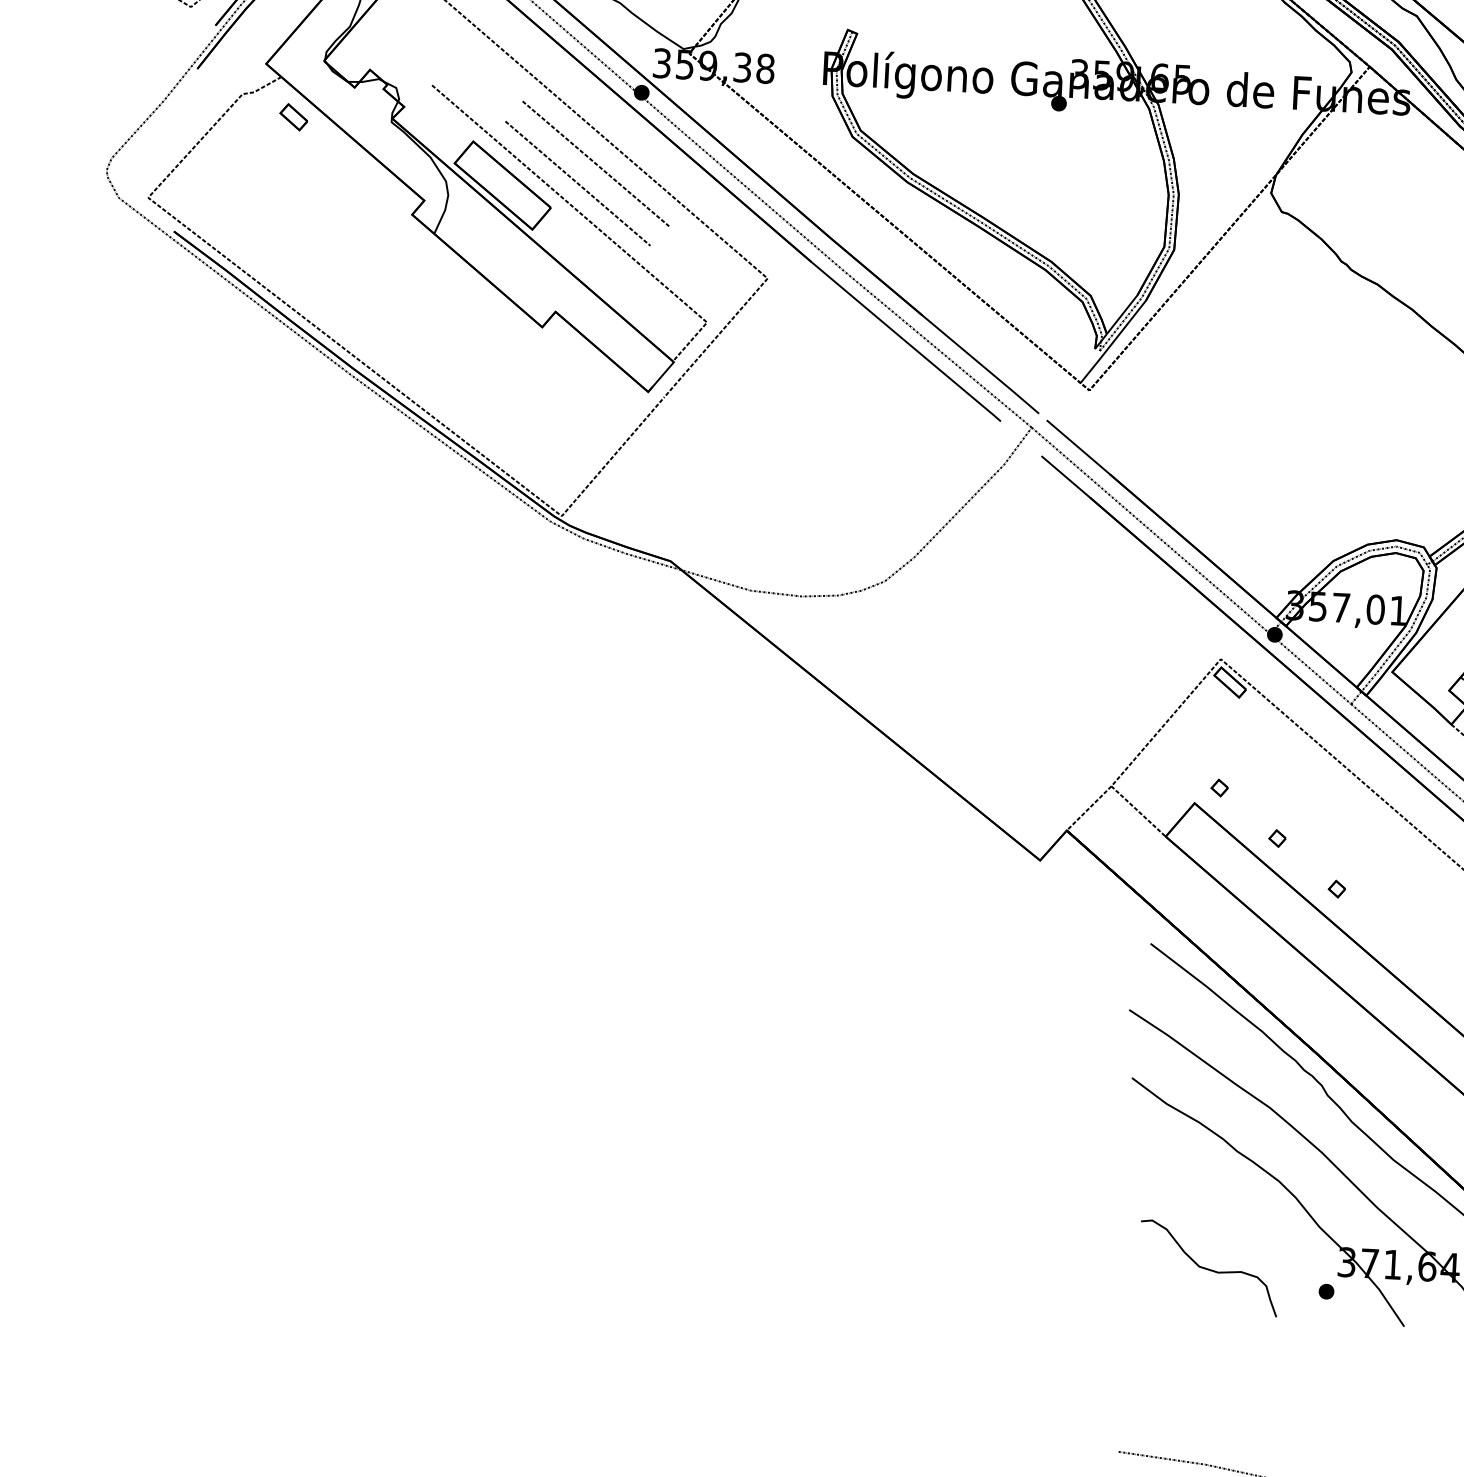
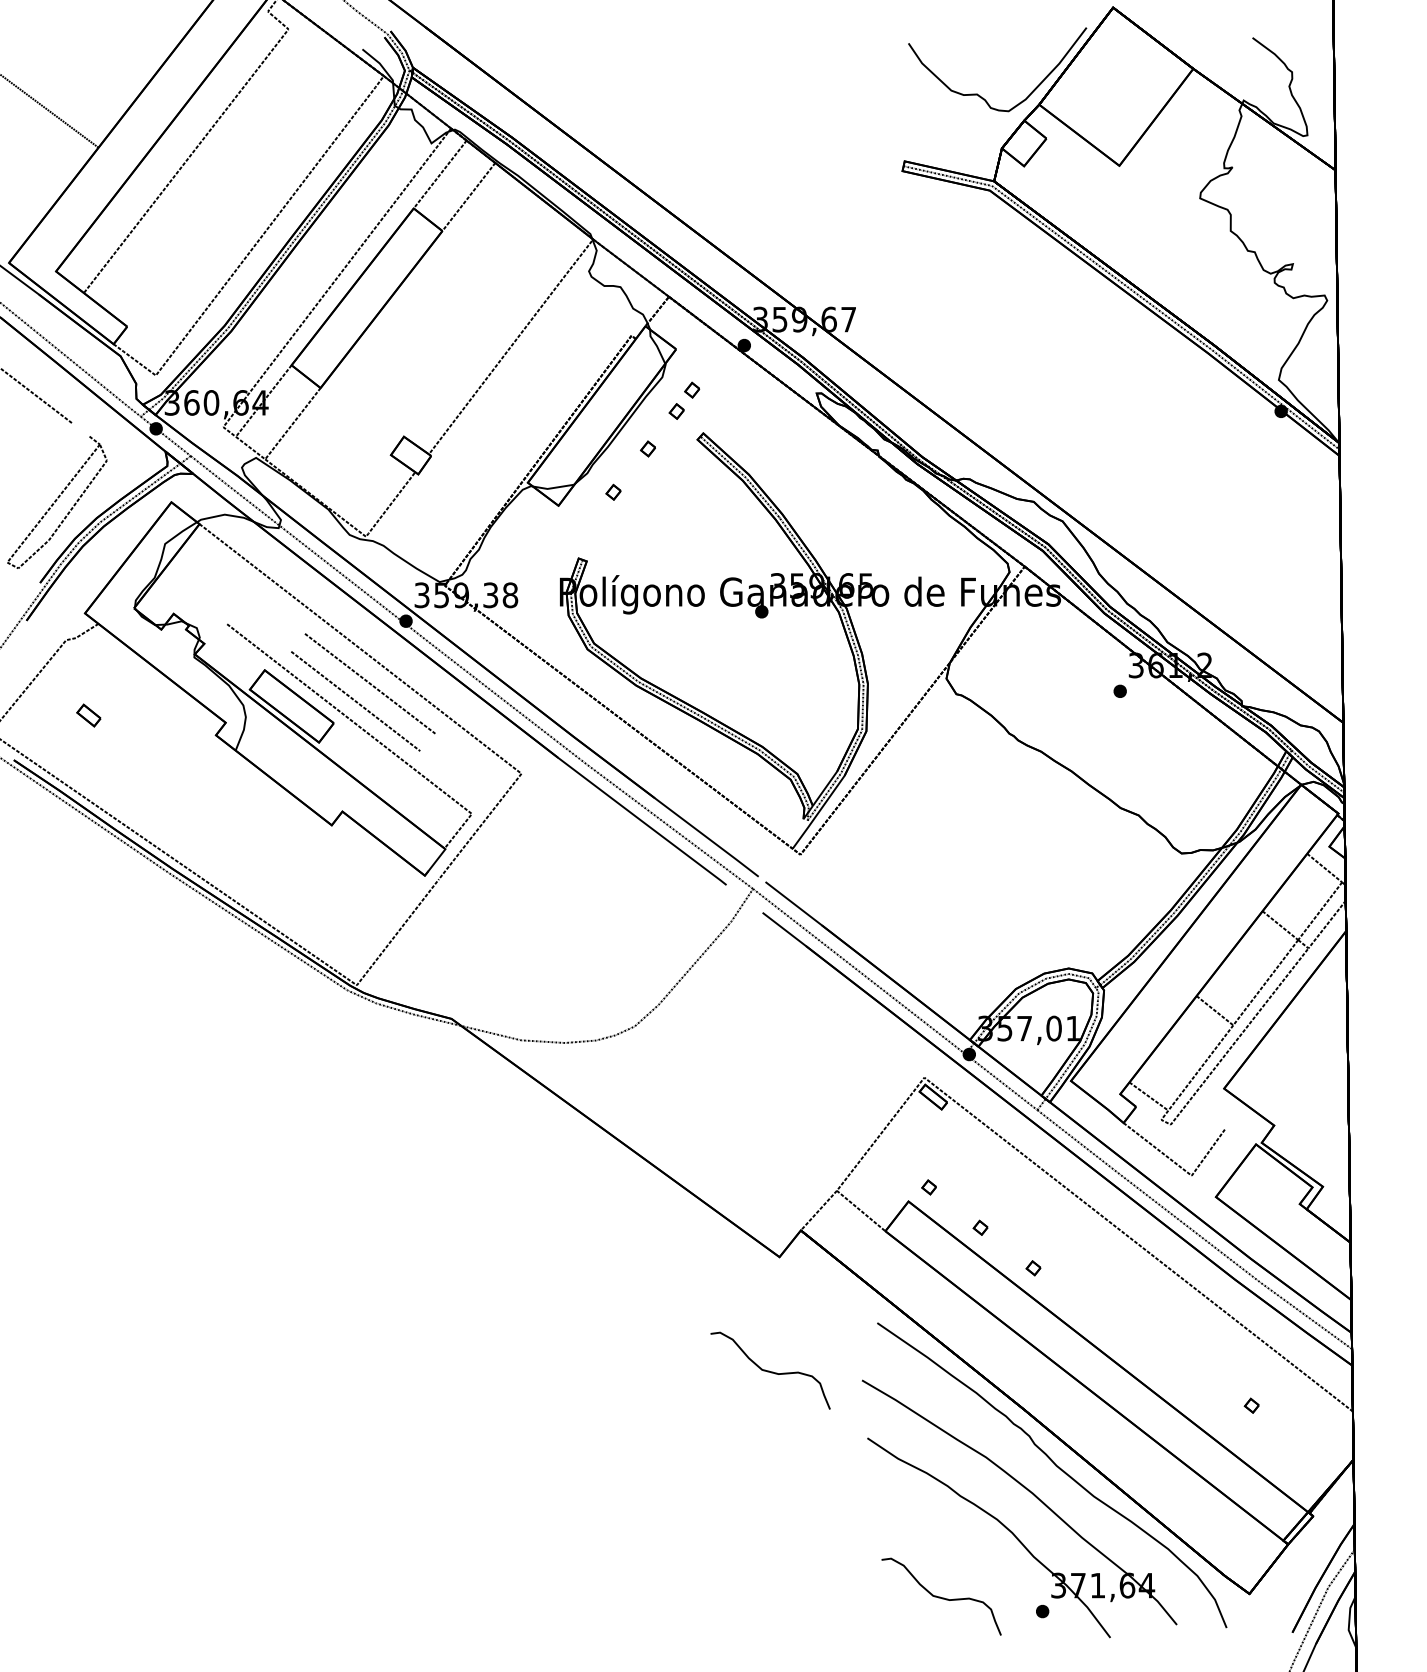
part: (293, 117) -> (88, 715), moved
curve: (1021, 992) -> (769, 1370), added

